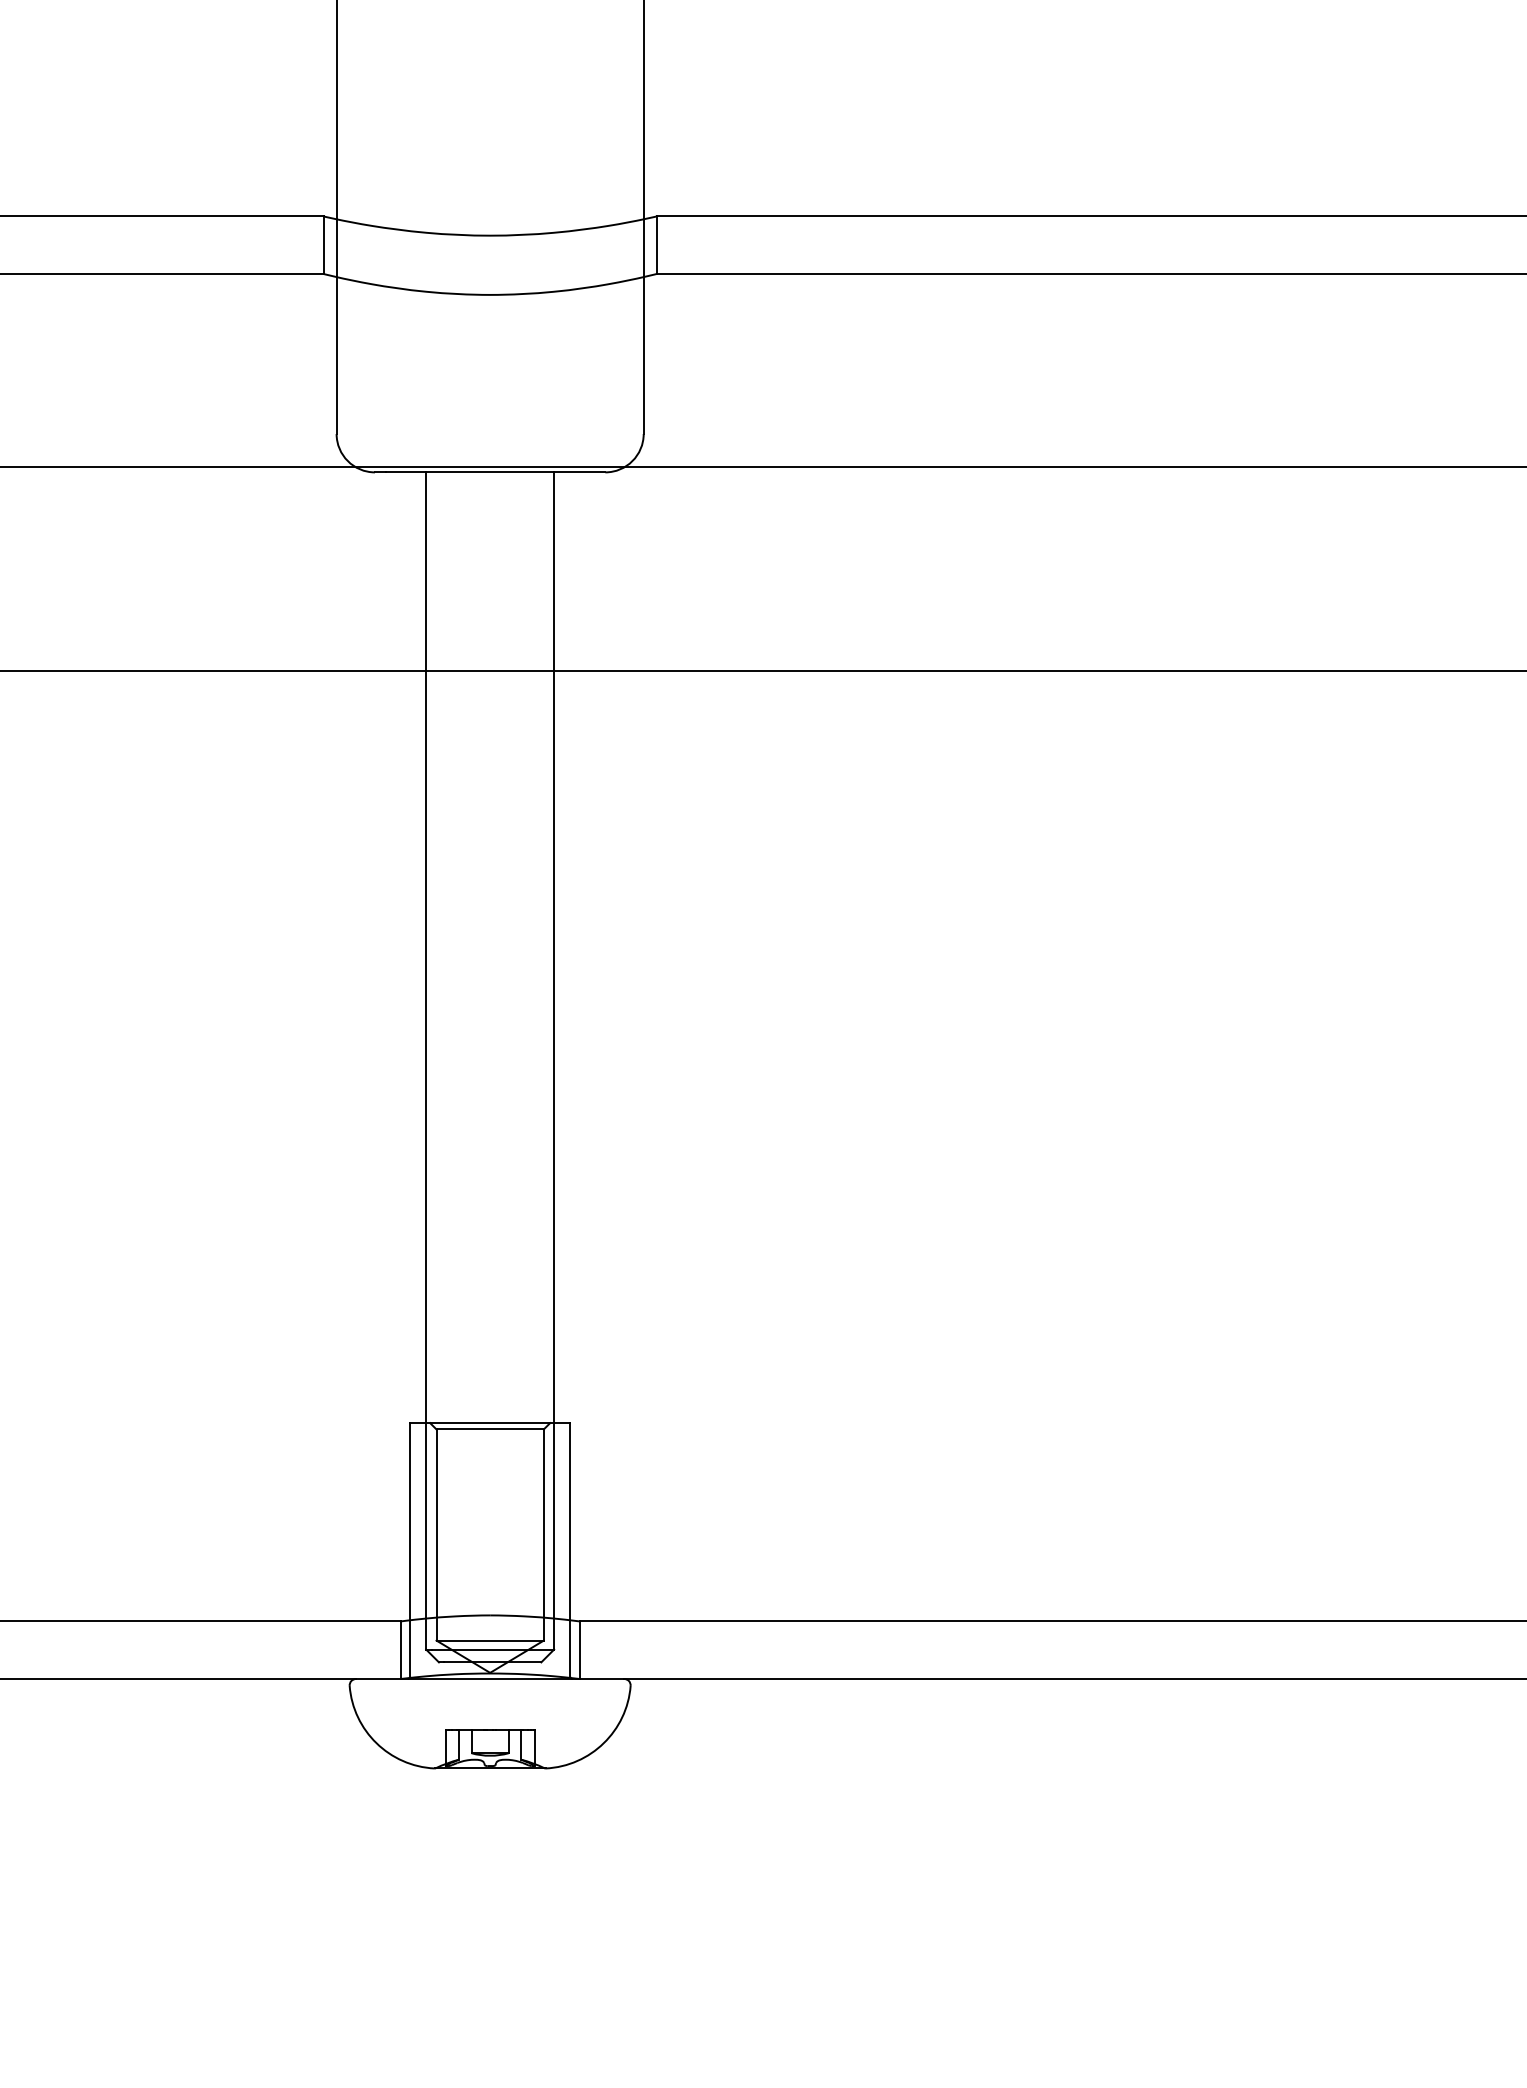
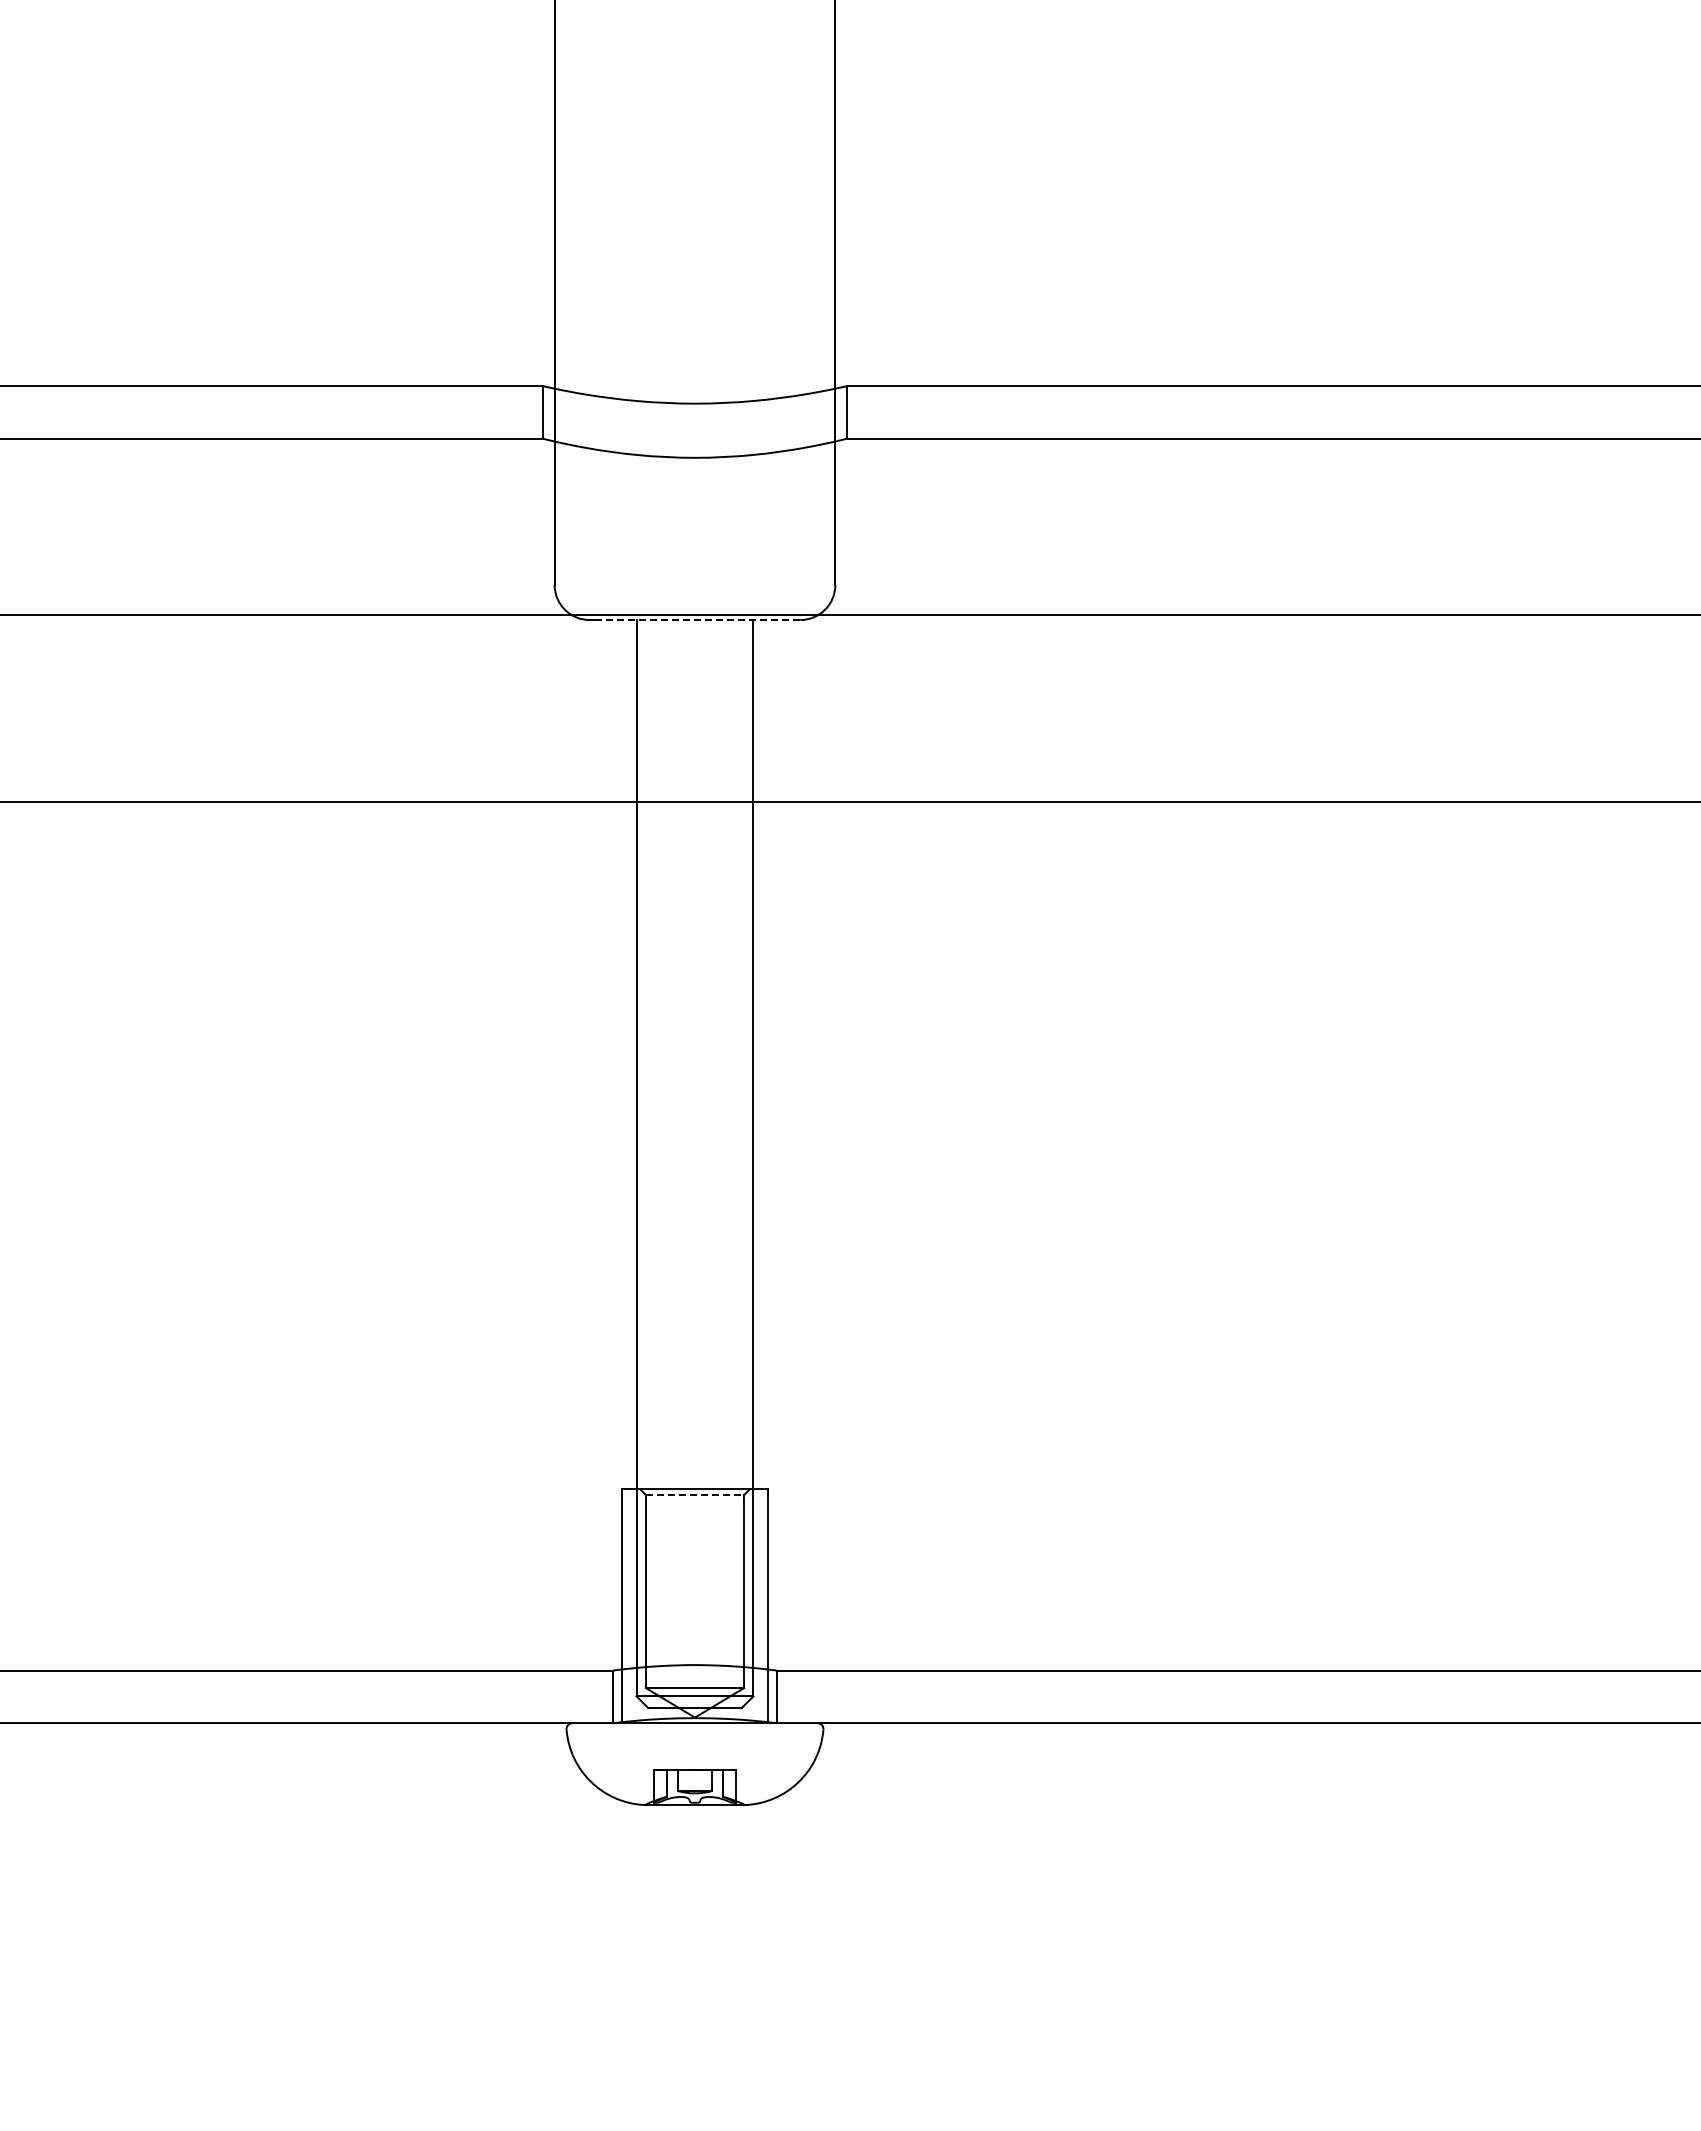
line: (495, 472) -> (699, 620), solid -> dashed
line: (490, 1429) -> (695, 1495), solid -> dashed

